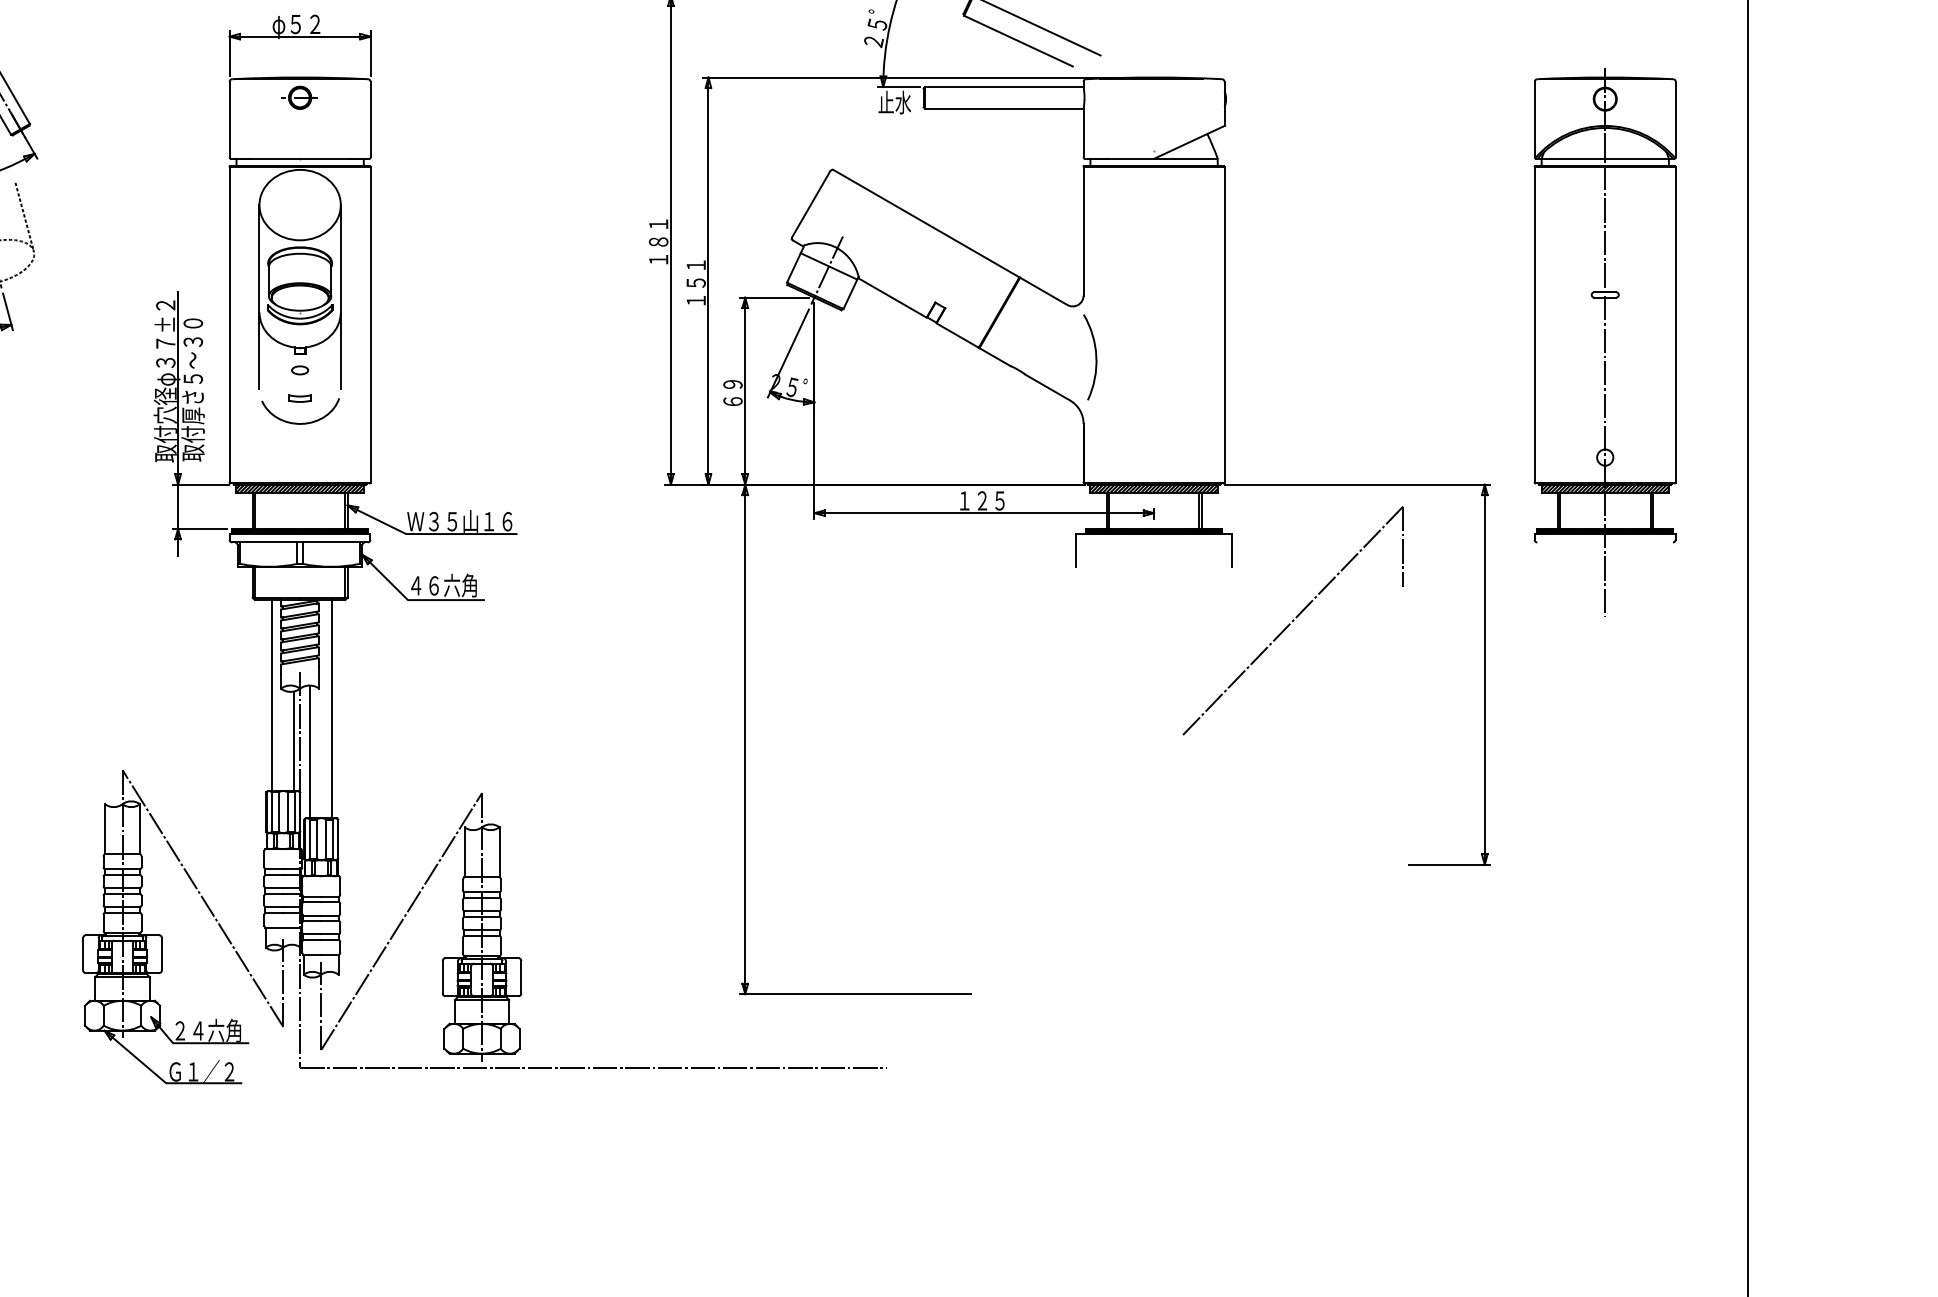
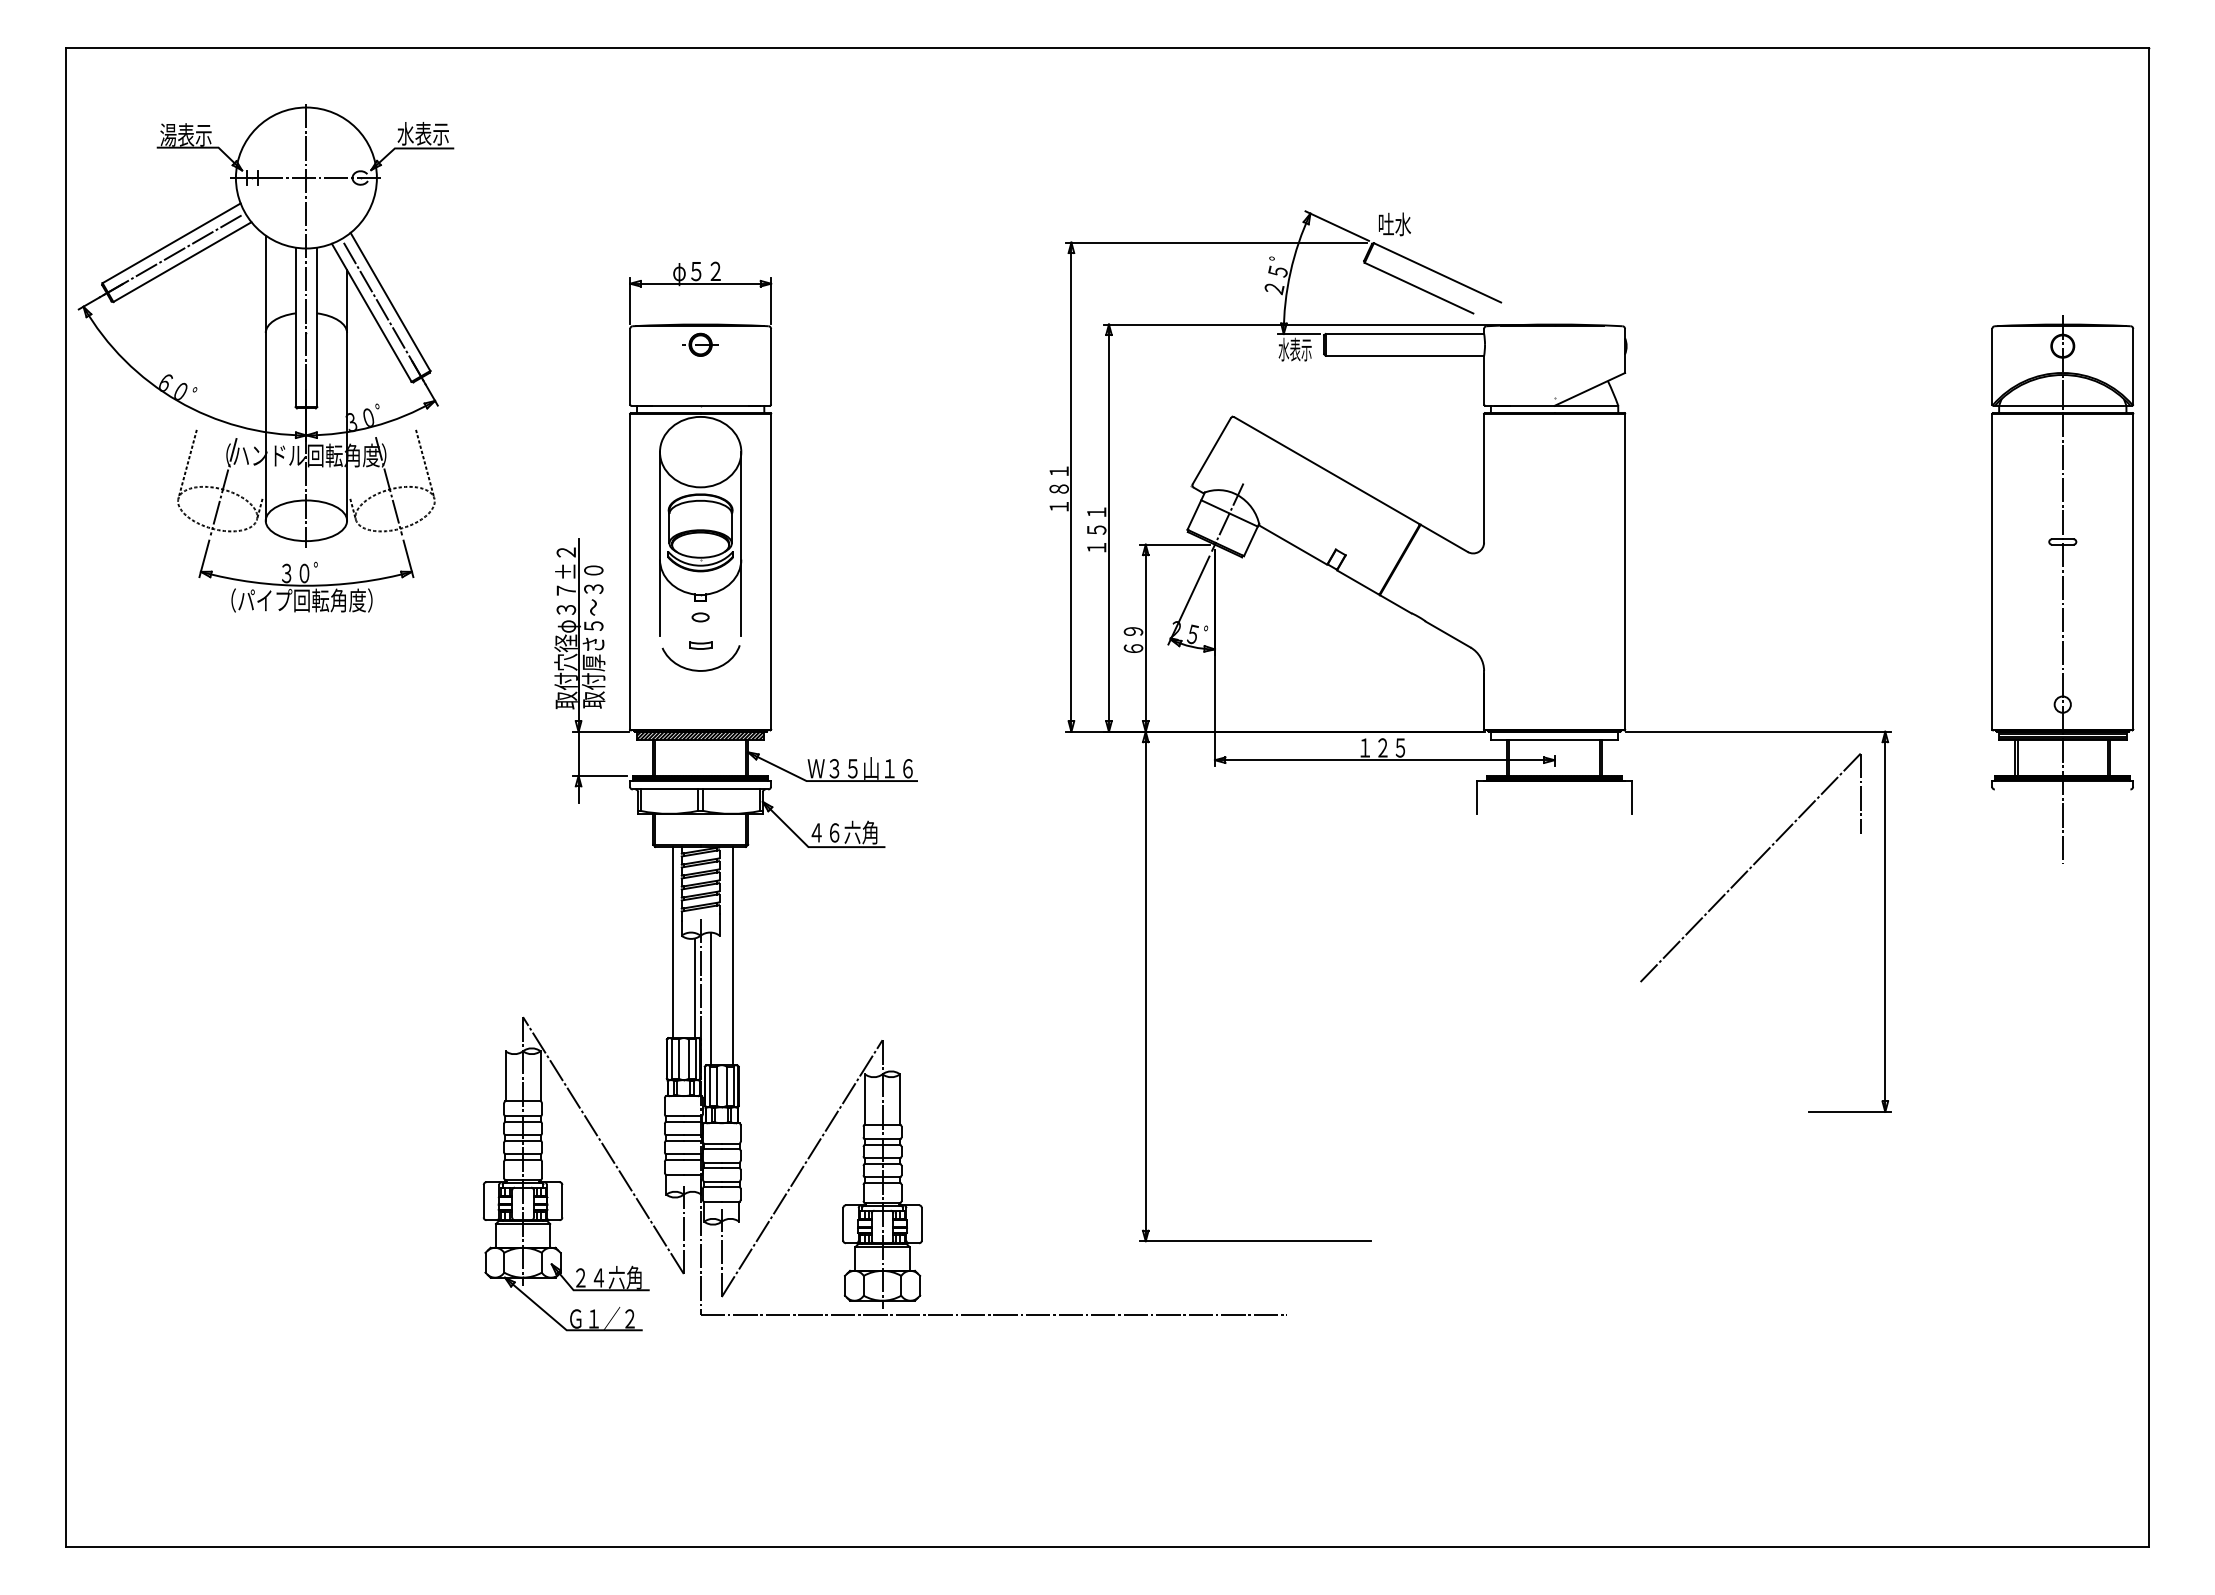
text: (893, 102) -> (1294, 349), 止水 -> 水表示
part: (1604, 342) -> (2062, 589), moved
arc: (1094, 356) -> (1495, 603), removed
hatch: (1153, 488) -> (1554, 735), removed
part: (1292, 620) -> (1750, 867), moved

